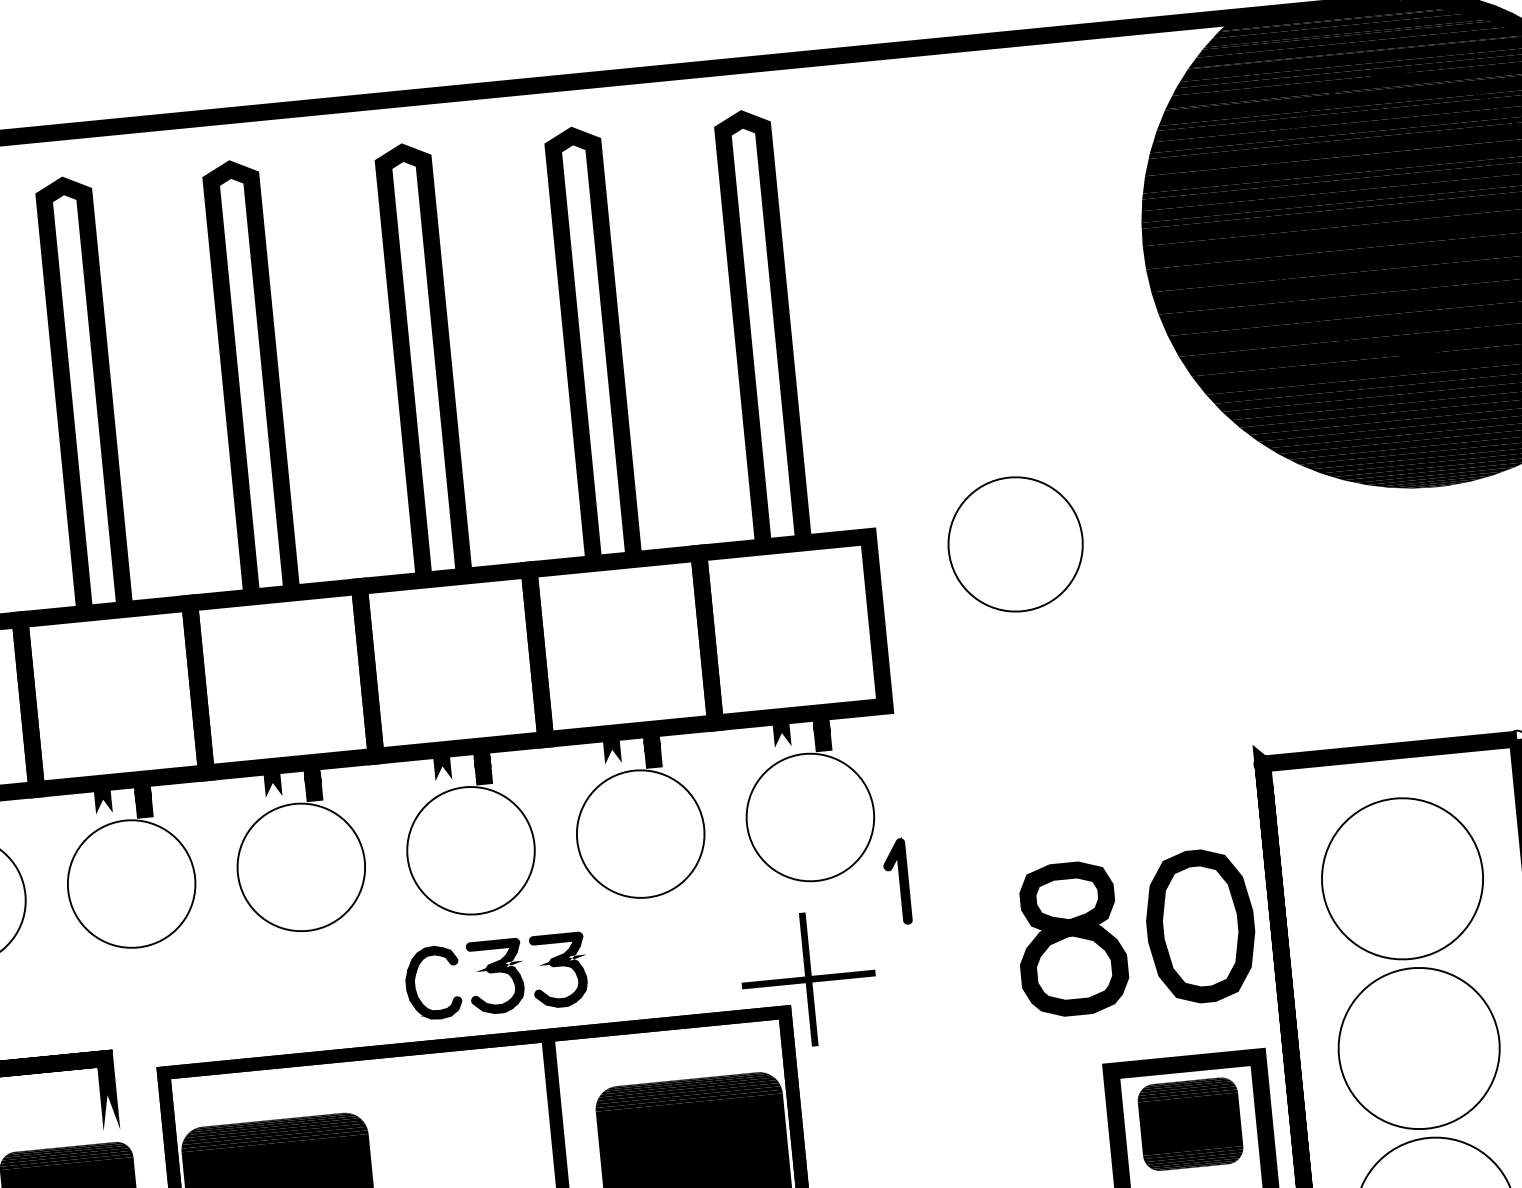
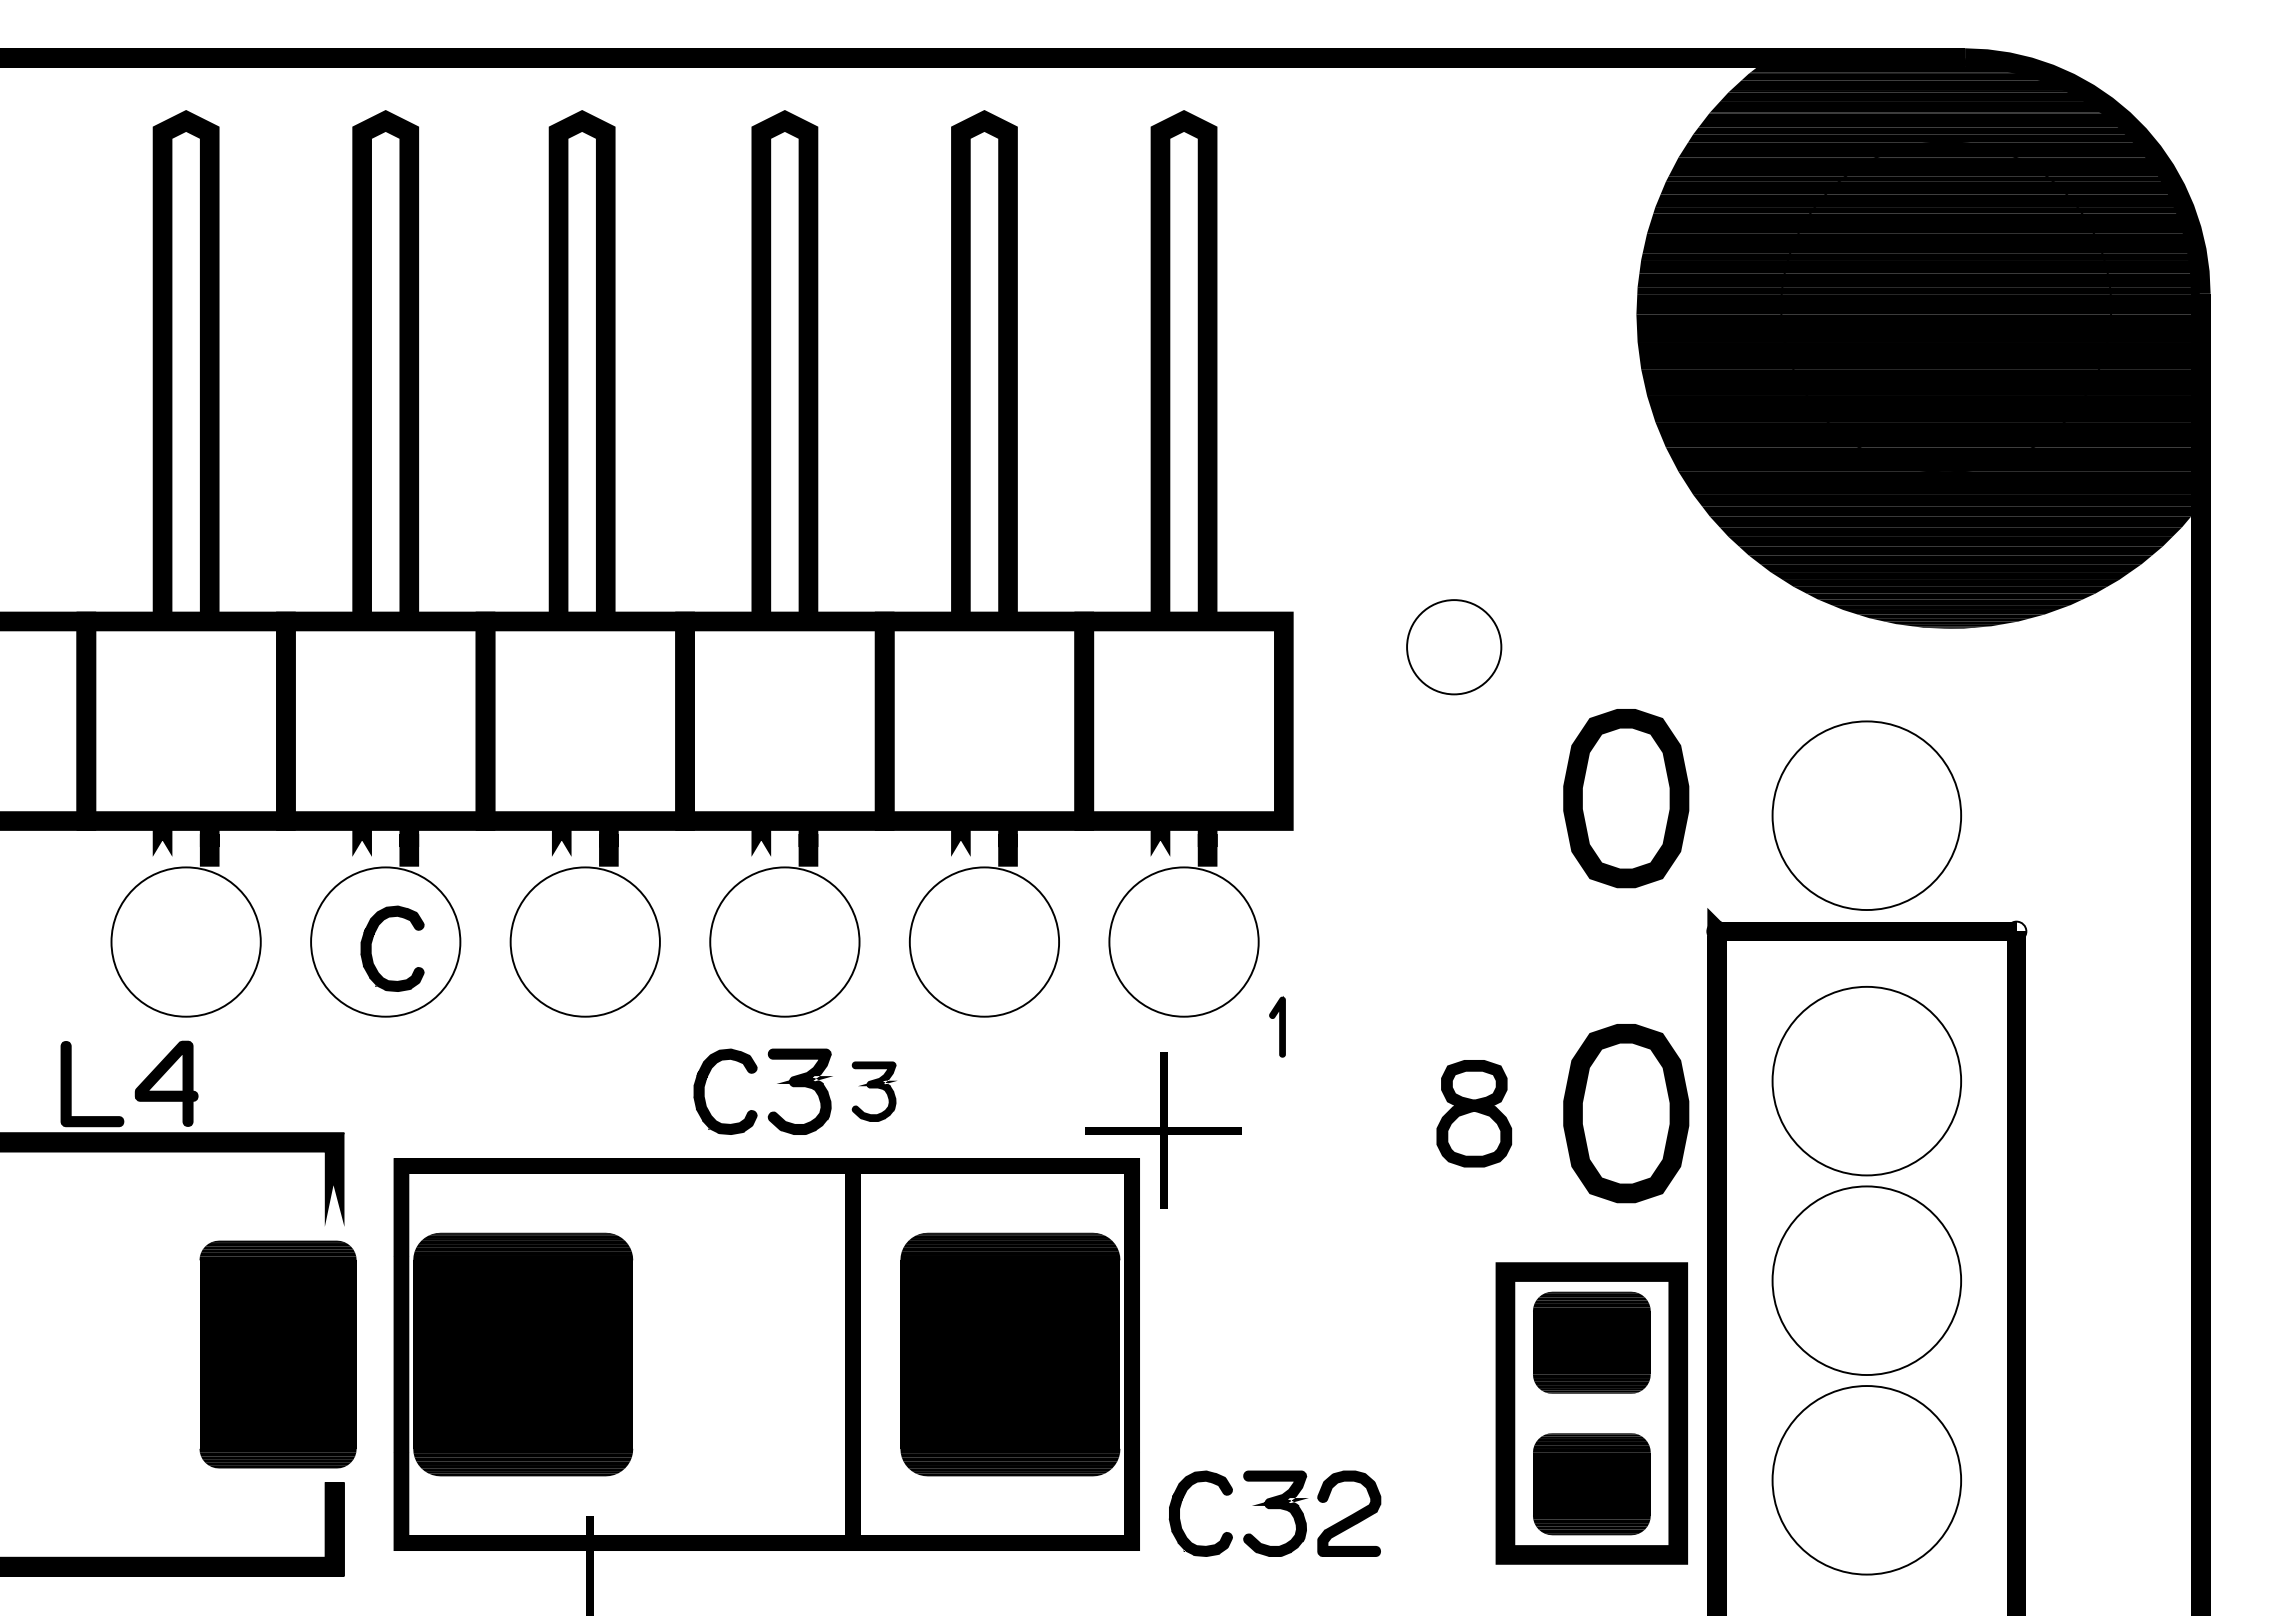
part: (1014, 543) -> (1453, 646), size x0.6
part: (1380, 653) -> (1866, 815), added
part: (1174, 658) -> (1626, 798), added
part: (896, 881) -> (1277, 1026), size x0.6
part: (120, 885) -> (372, 942), added
part: (1071, 939) -> (1474, 1113), size x0.6
part: (559, 970) -> (874, 1091), size x0.7

